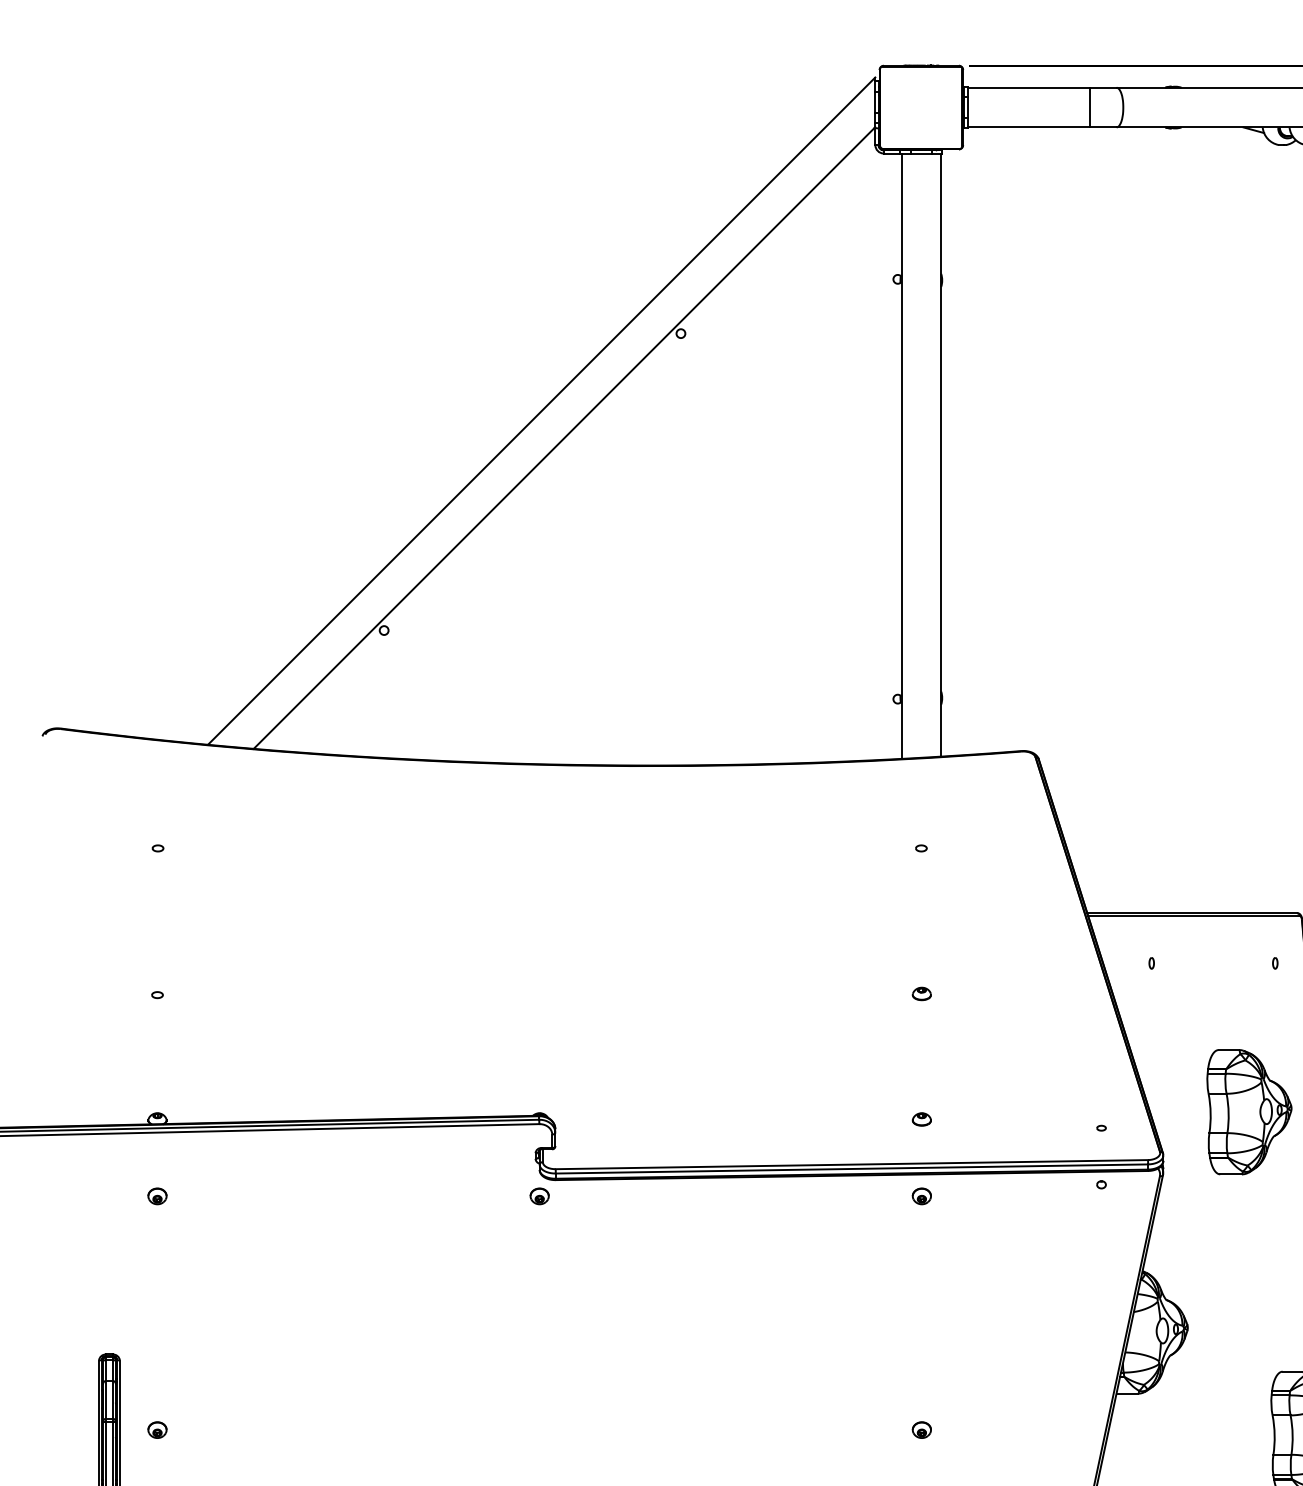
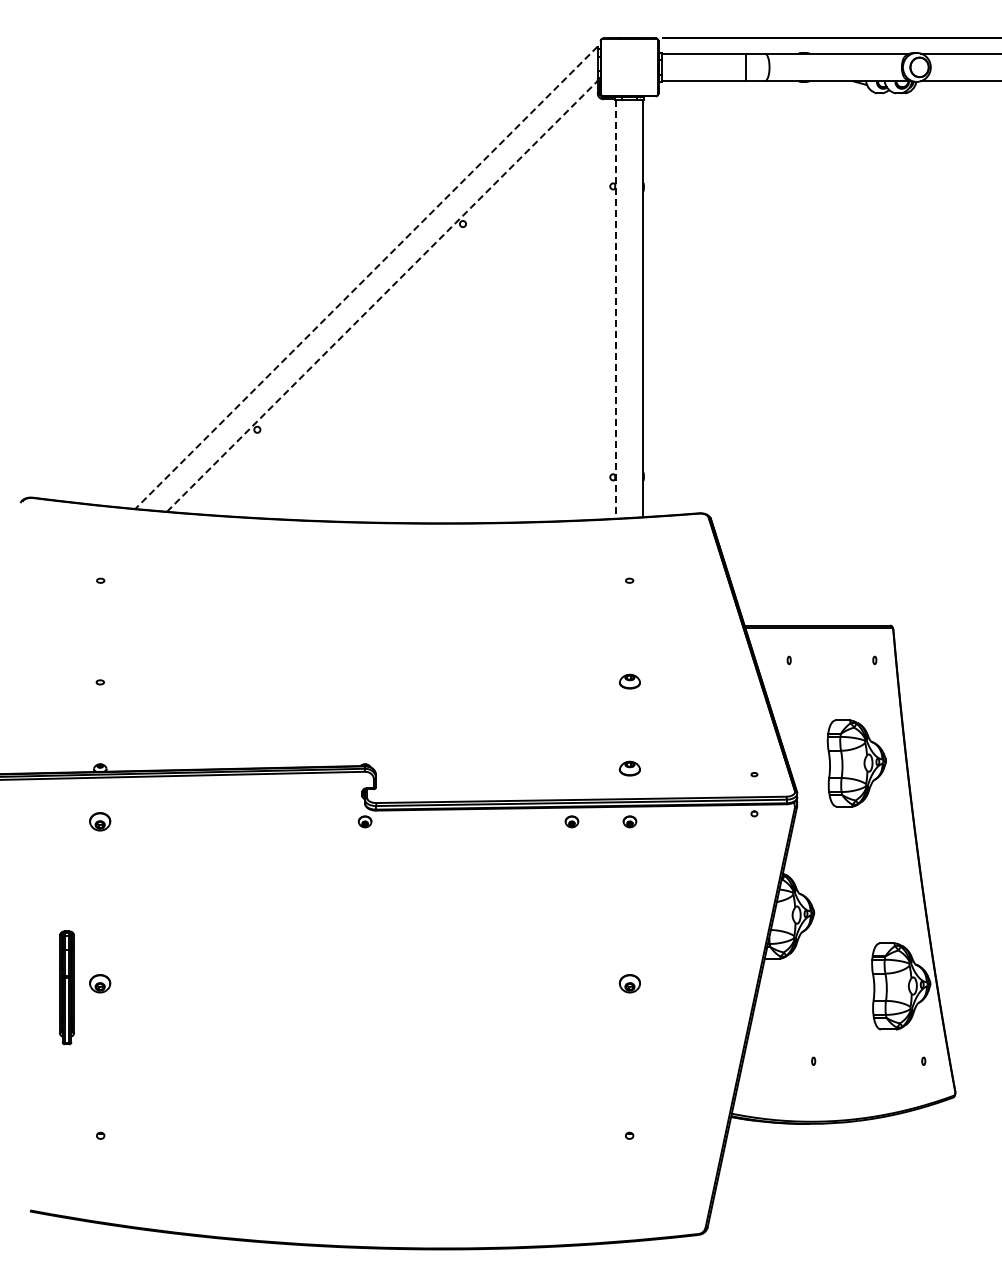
line: (541, 410) -> (366, 277), solid -> dashed
line: (564, 438) -> (382, 296), solid -> dashed
line: (901, 456) -> (615, 309), solid -> dashed
part: (921, 993) -> (629, 681), size x1.6
part: (921, 1119) -> (629, 768), size x1.6
part: (157, 1195) -> (100, 821), size x1.6
part: (837, 1195) -> (571, 821), added
part: (157, 1429) -> (100, 983), size x1.6
part: (921, 1429) -> (629, 983), size x1.6

